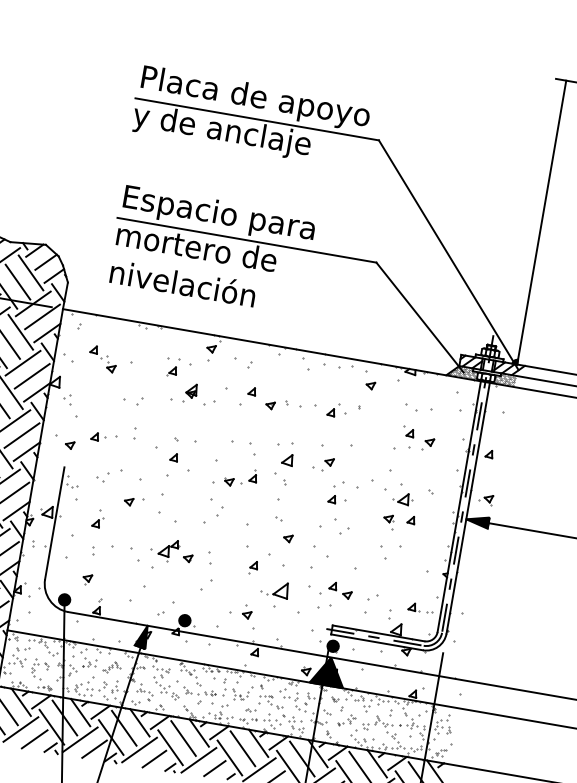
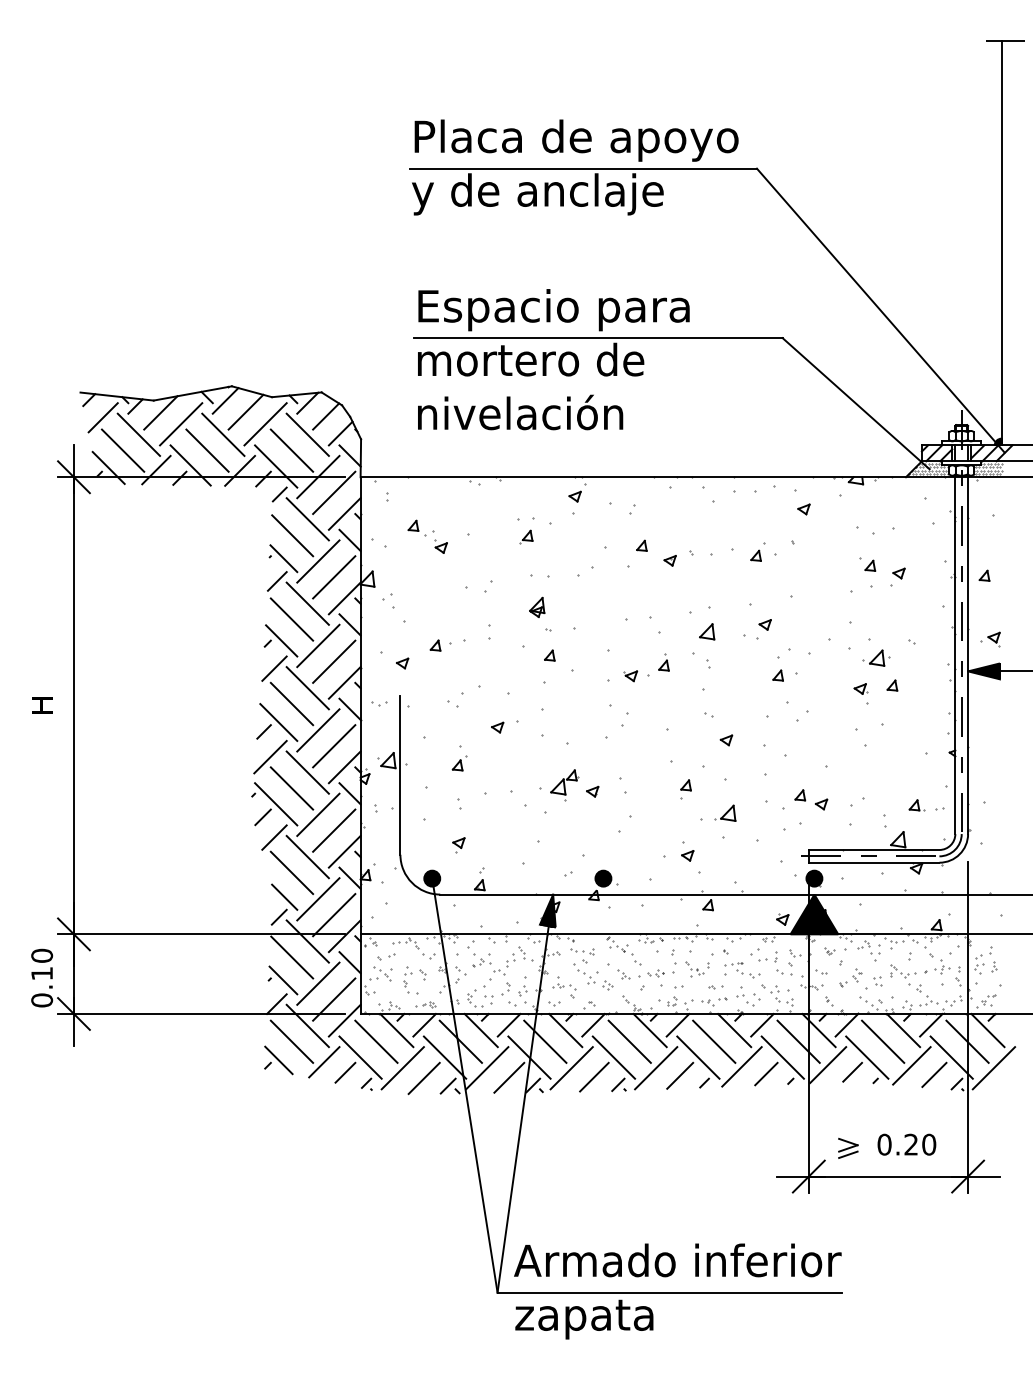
part: (192, 390) -> (537, 606), moved
part: (72, 486) -> (379, 703), moved
part: (278, 589) -> (725, 812), size x0.71
part: (111, 667) -> (513, 960), size x1.67

